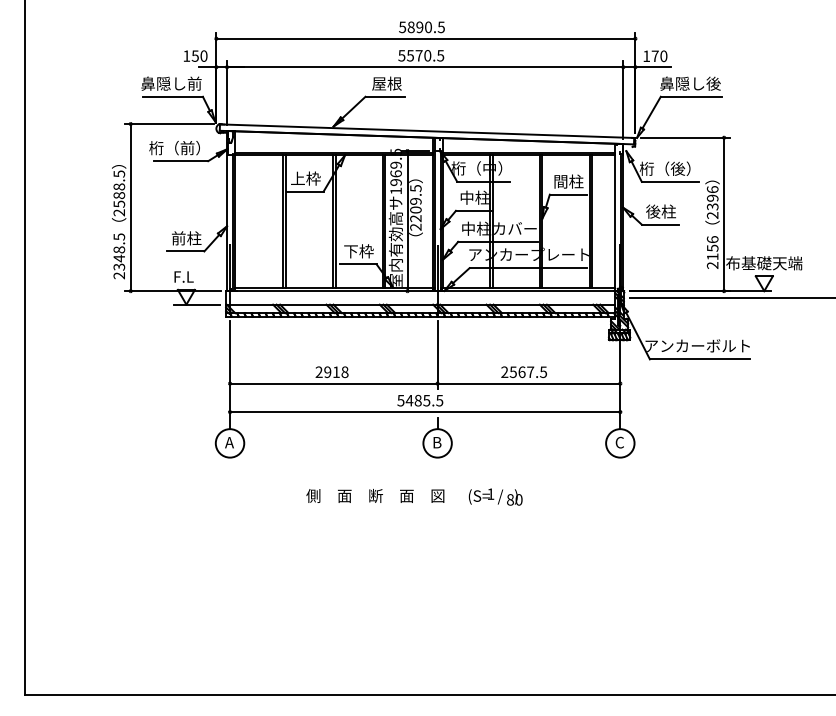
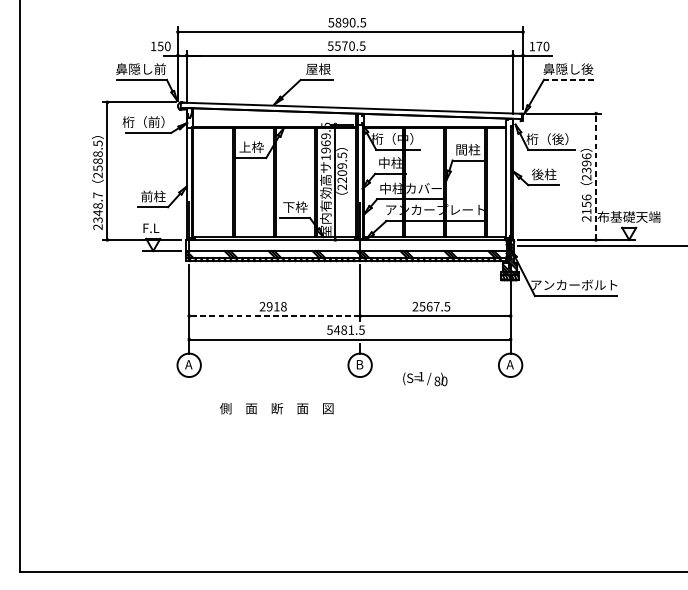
line: (691, 96) -> (569, 79), solid -> dashed
line: (724, 214) -> (596, 176), solid -> dashed
text: (119, 236) -> (98, 194), 2348.5 -> 2348.7
line: (333, 383) -> (274, 315), solid -> dashed
text: (426, 400) -> (350, 329), 5485.5 -> 5481.5
text: (619, 442) -> (509, 364), C -> A
text: (375, 495) -> (276, 408), moved
text: (495, 496) -> (425, 378), moved

